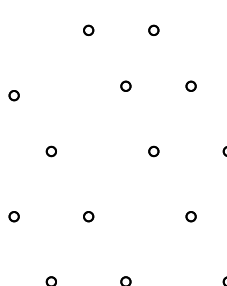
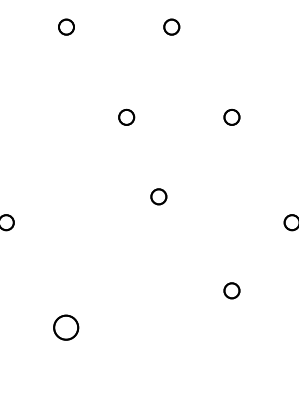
part: (153, 151) -> (158, 196), moved
part: (88, 216) -> (66, 327), size x1.6
part: (190, 216) -> (230, 290), moved

